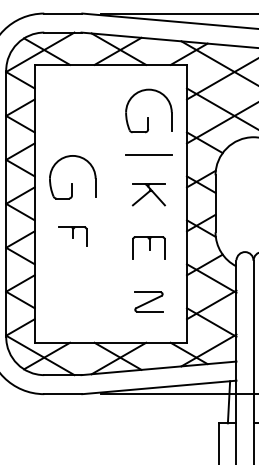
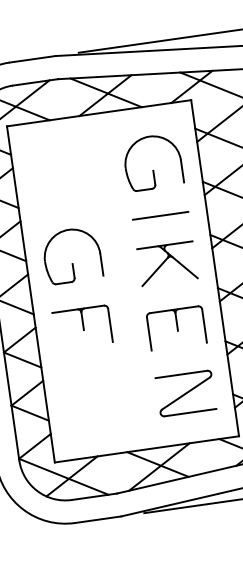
part: (148, 194) -> (166, 263), size x1.43
part: (72, 236) -> (82, 327), size x1.67
part: (148, 247) -> (176, 327), size x1.43
part: (148, 301) -> (185, 392), size x1.67

